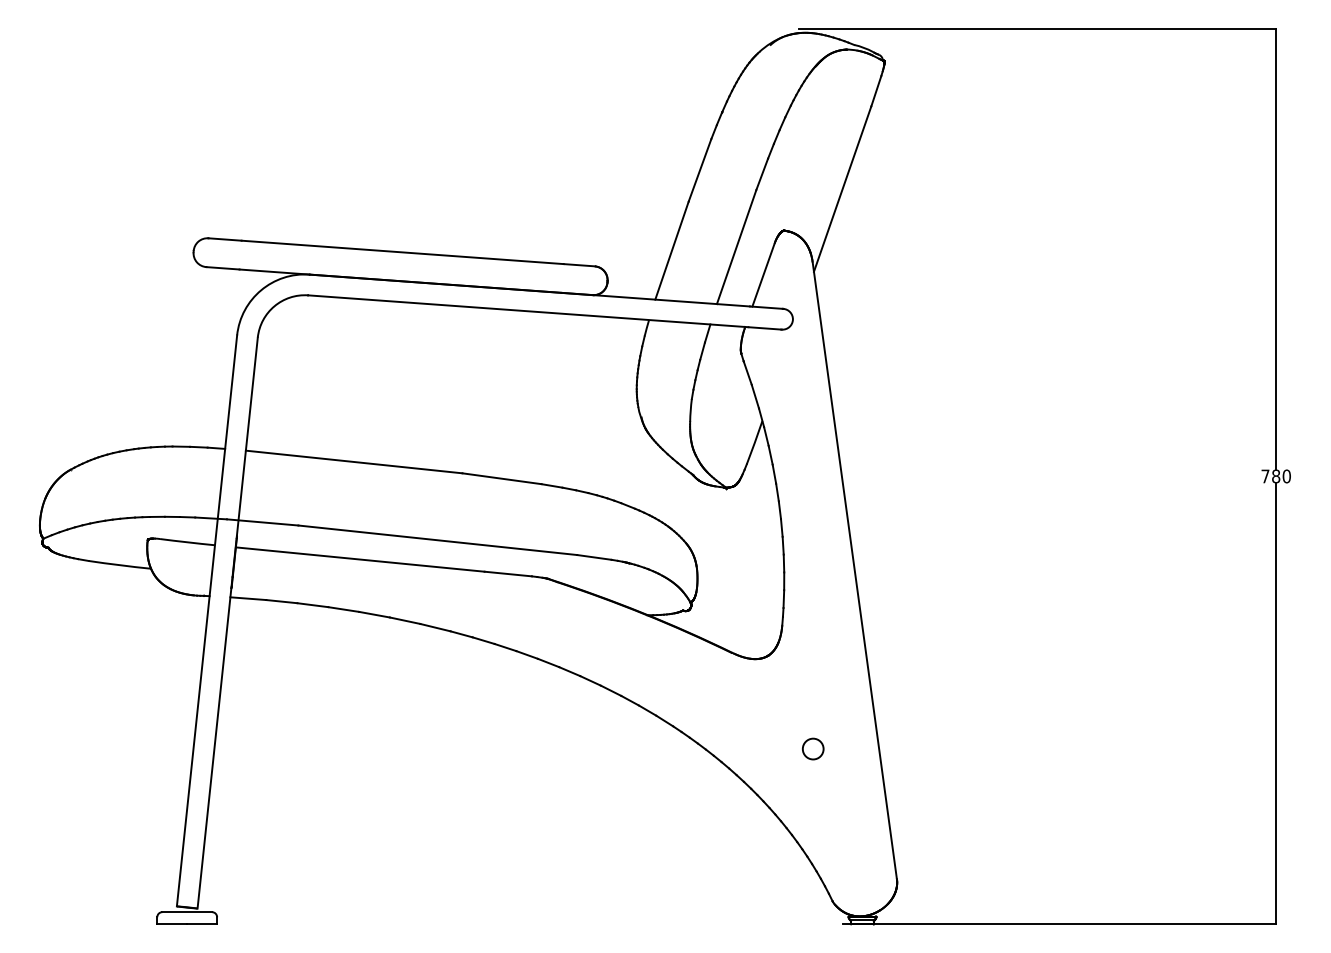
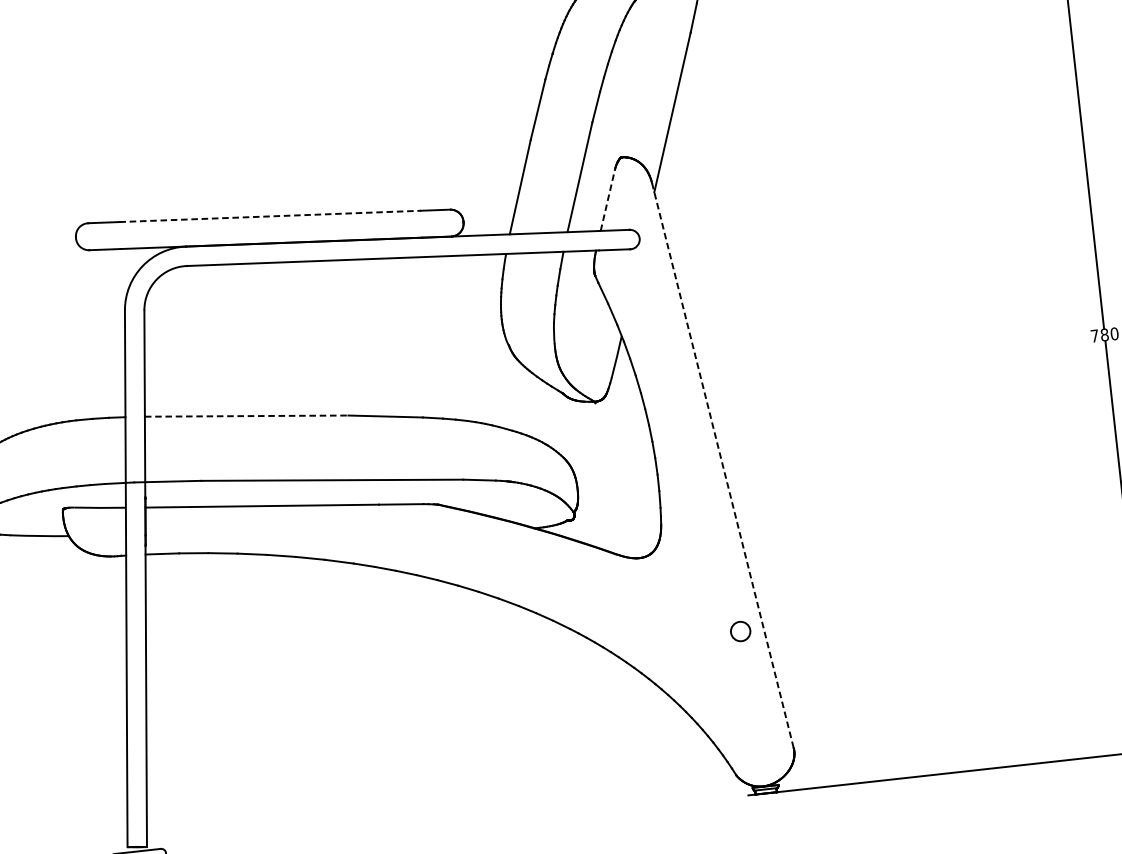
line: (403, 252) -> (271, 216), solid -> dashed
line: (763, 274) -> (607, 199), solid -> dashed
line: (354, 462) -> (247, 416), solid -> dashed
line: (854, 570) -> (722, 465), solid -> dashed
circle: (813, 748) -> (740, 630), moved

